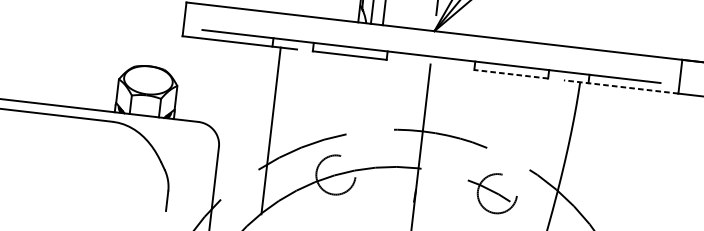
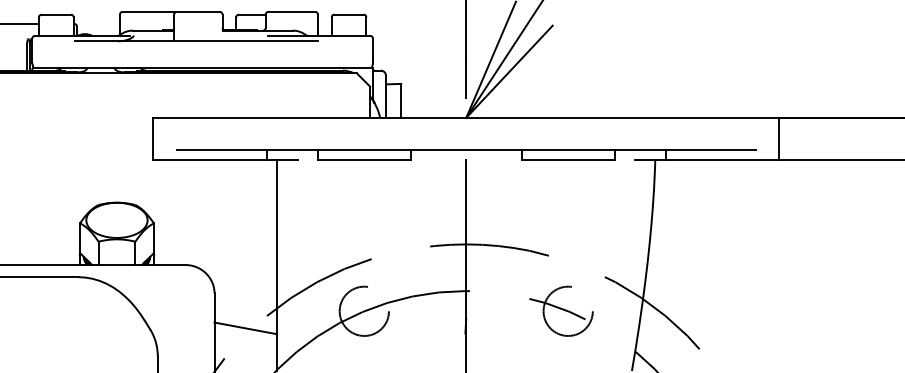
line: (511, 74) -> (568, 160), dashed -> solid
line: (620, 86) -> (706, 160), dashed -> solid
line: (240, 177) -> (245, 328), added

